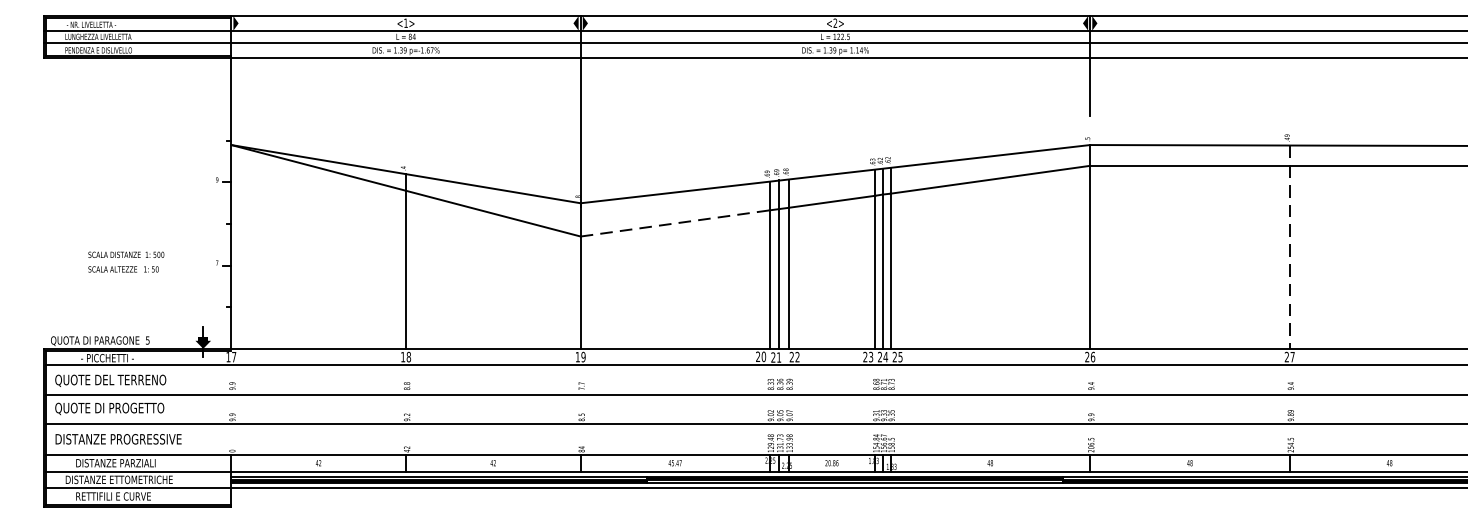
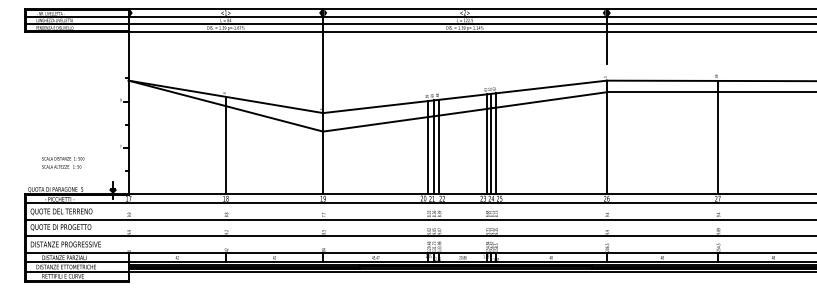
line: (676, 223) -> (376, 124), dashed -> solid
line: (1289, 247) -> (717, 137), dashed -> solid
text: (126, 261) -> (63, 162), moved

